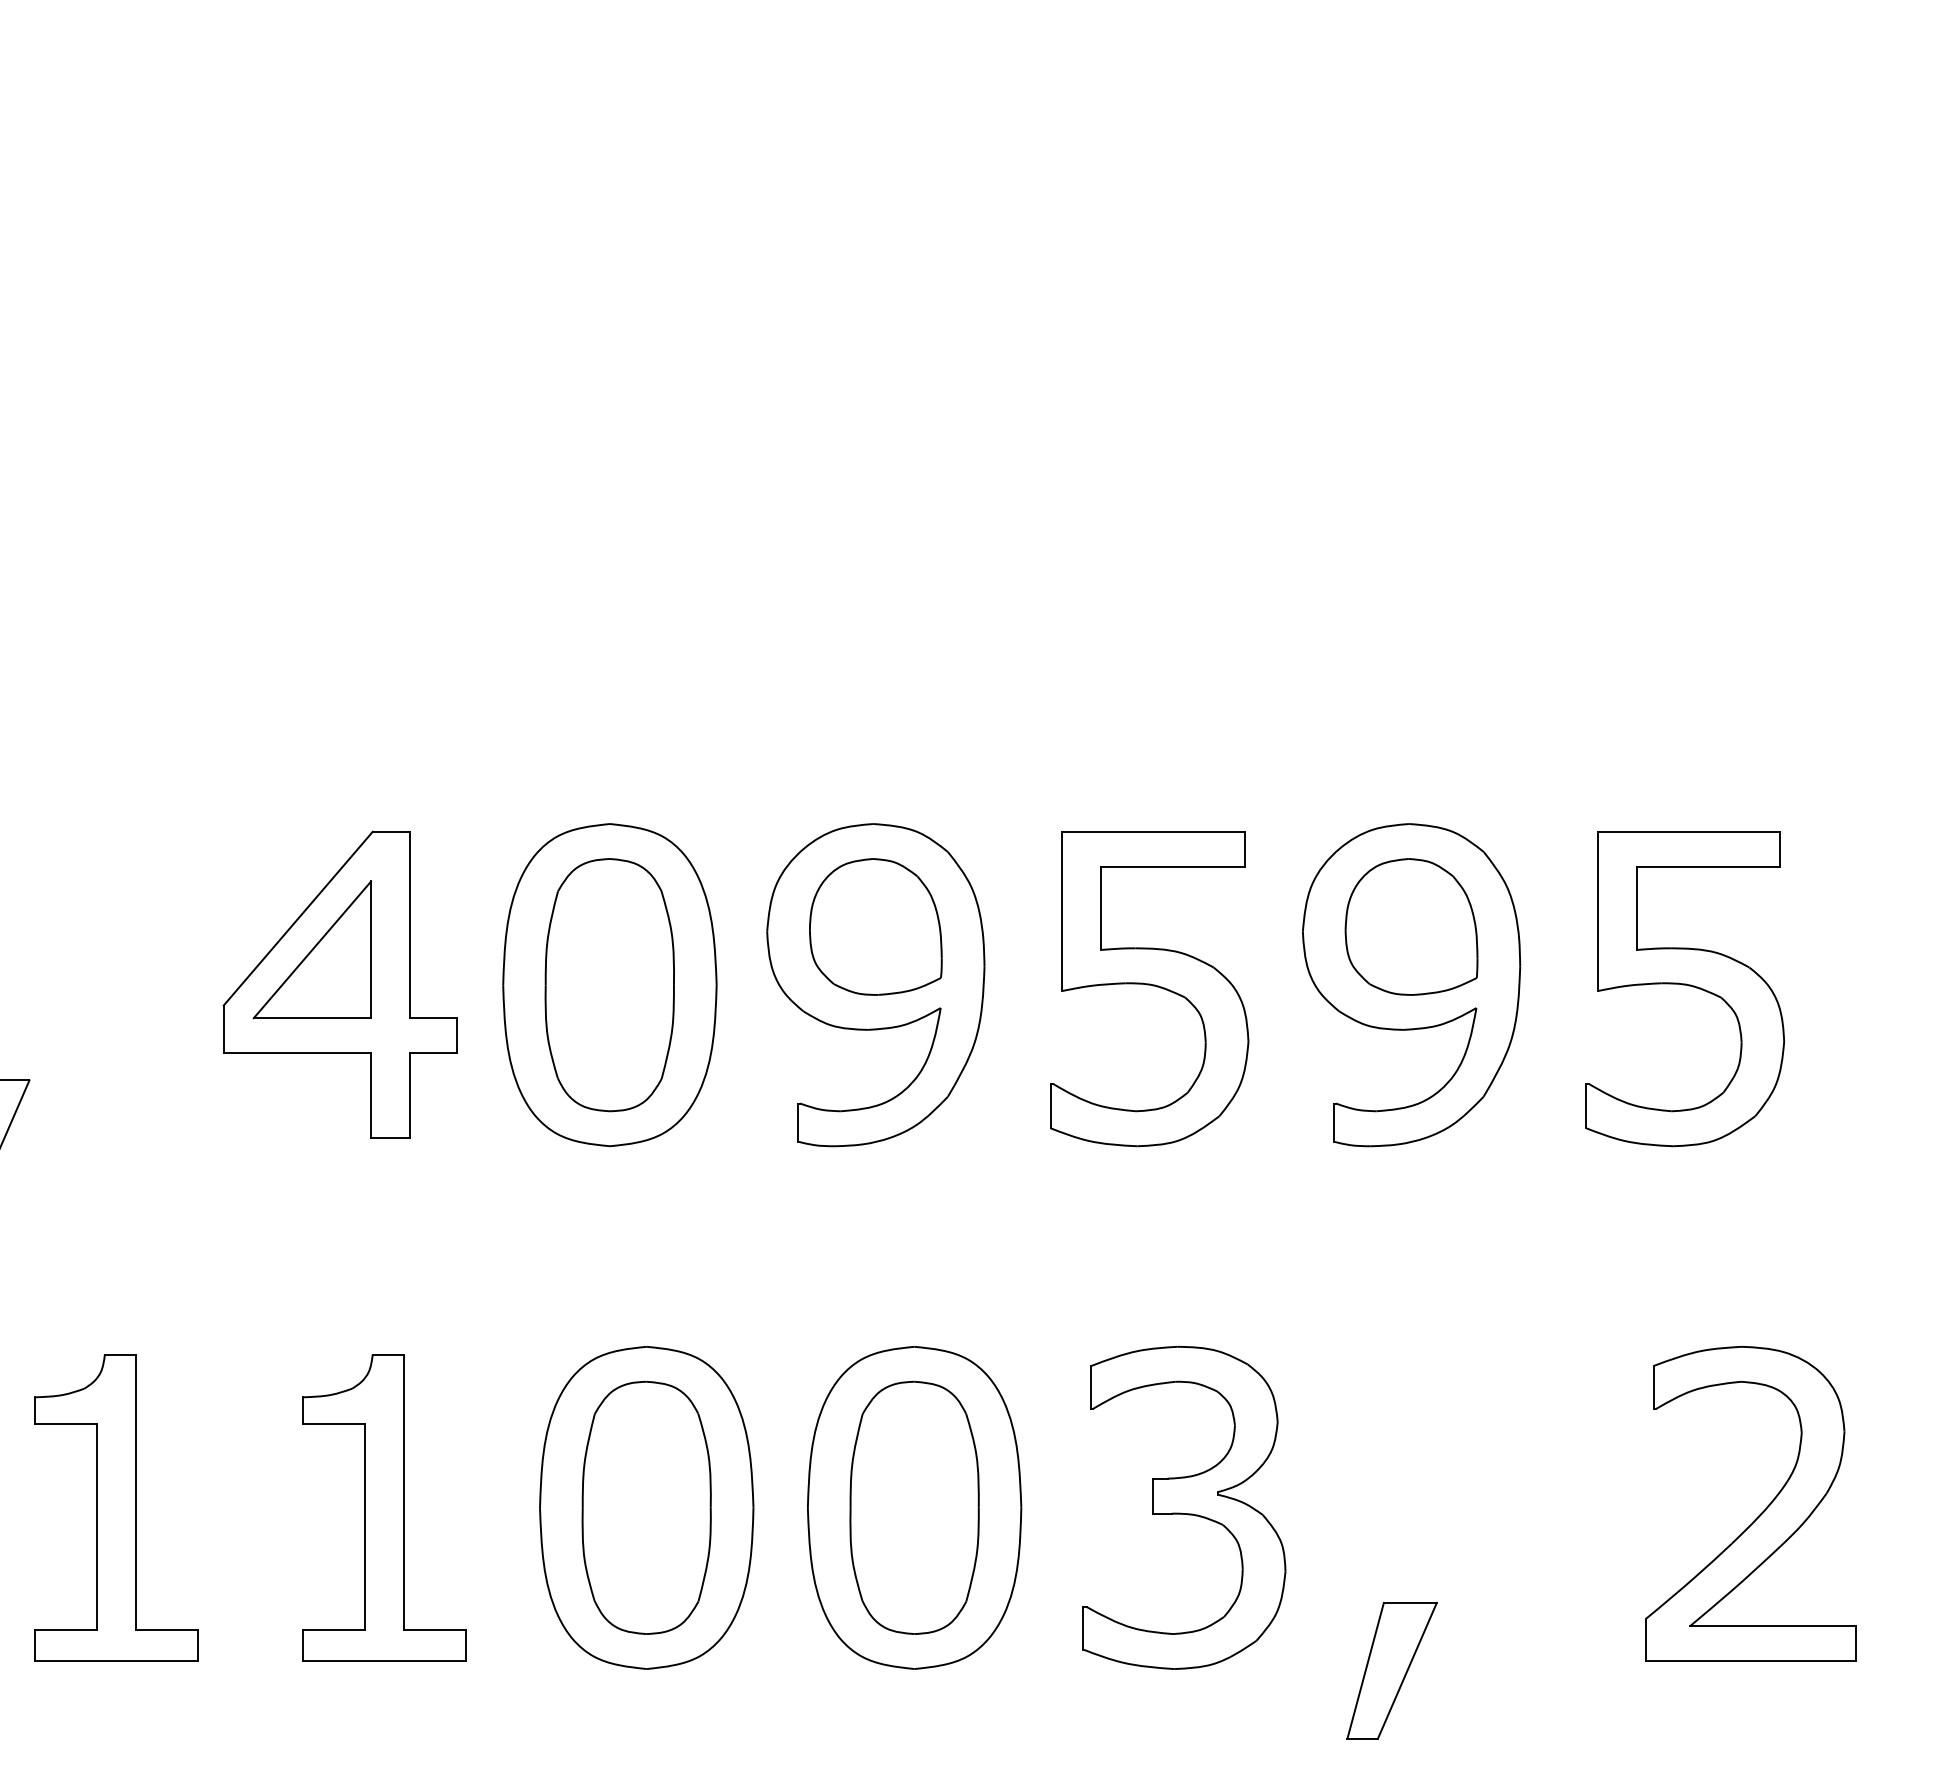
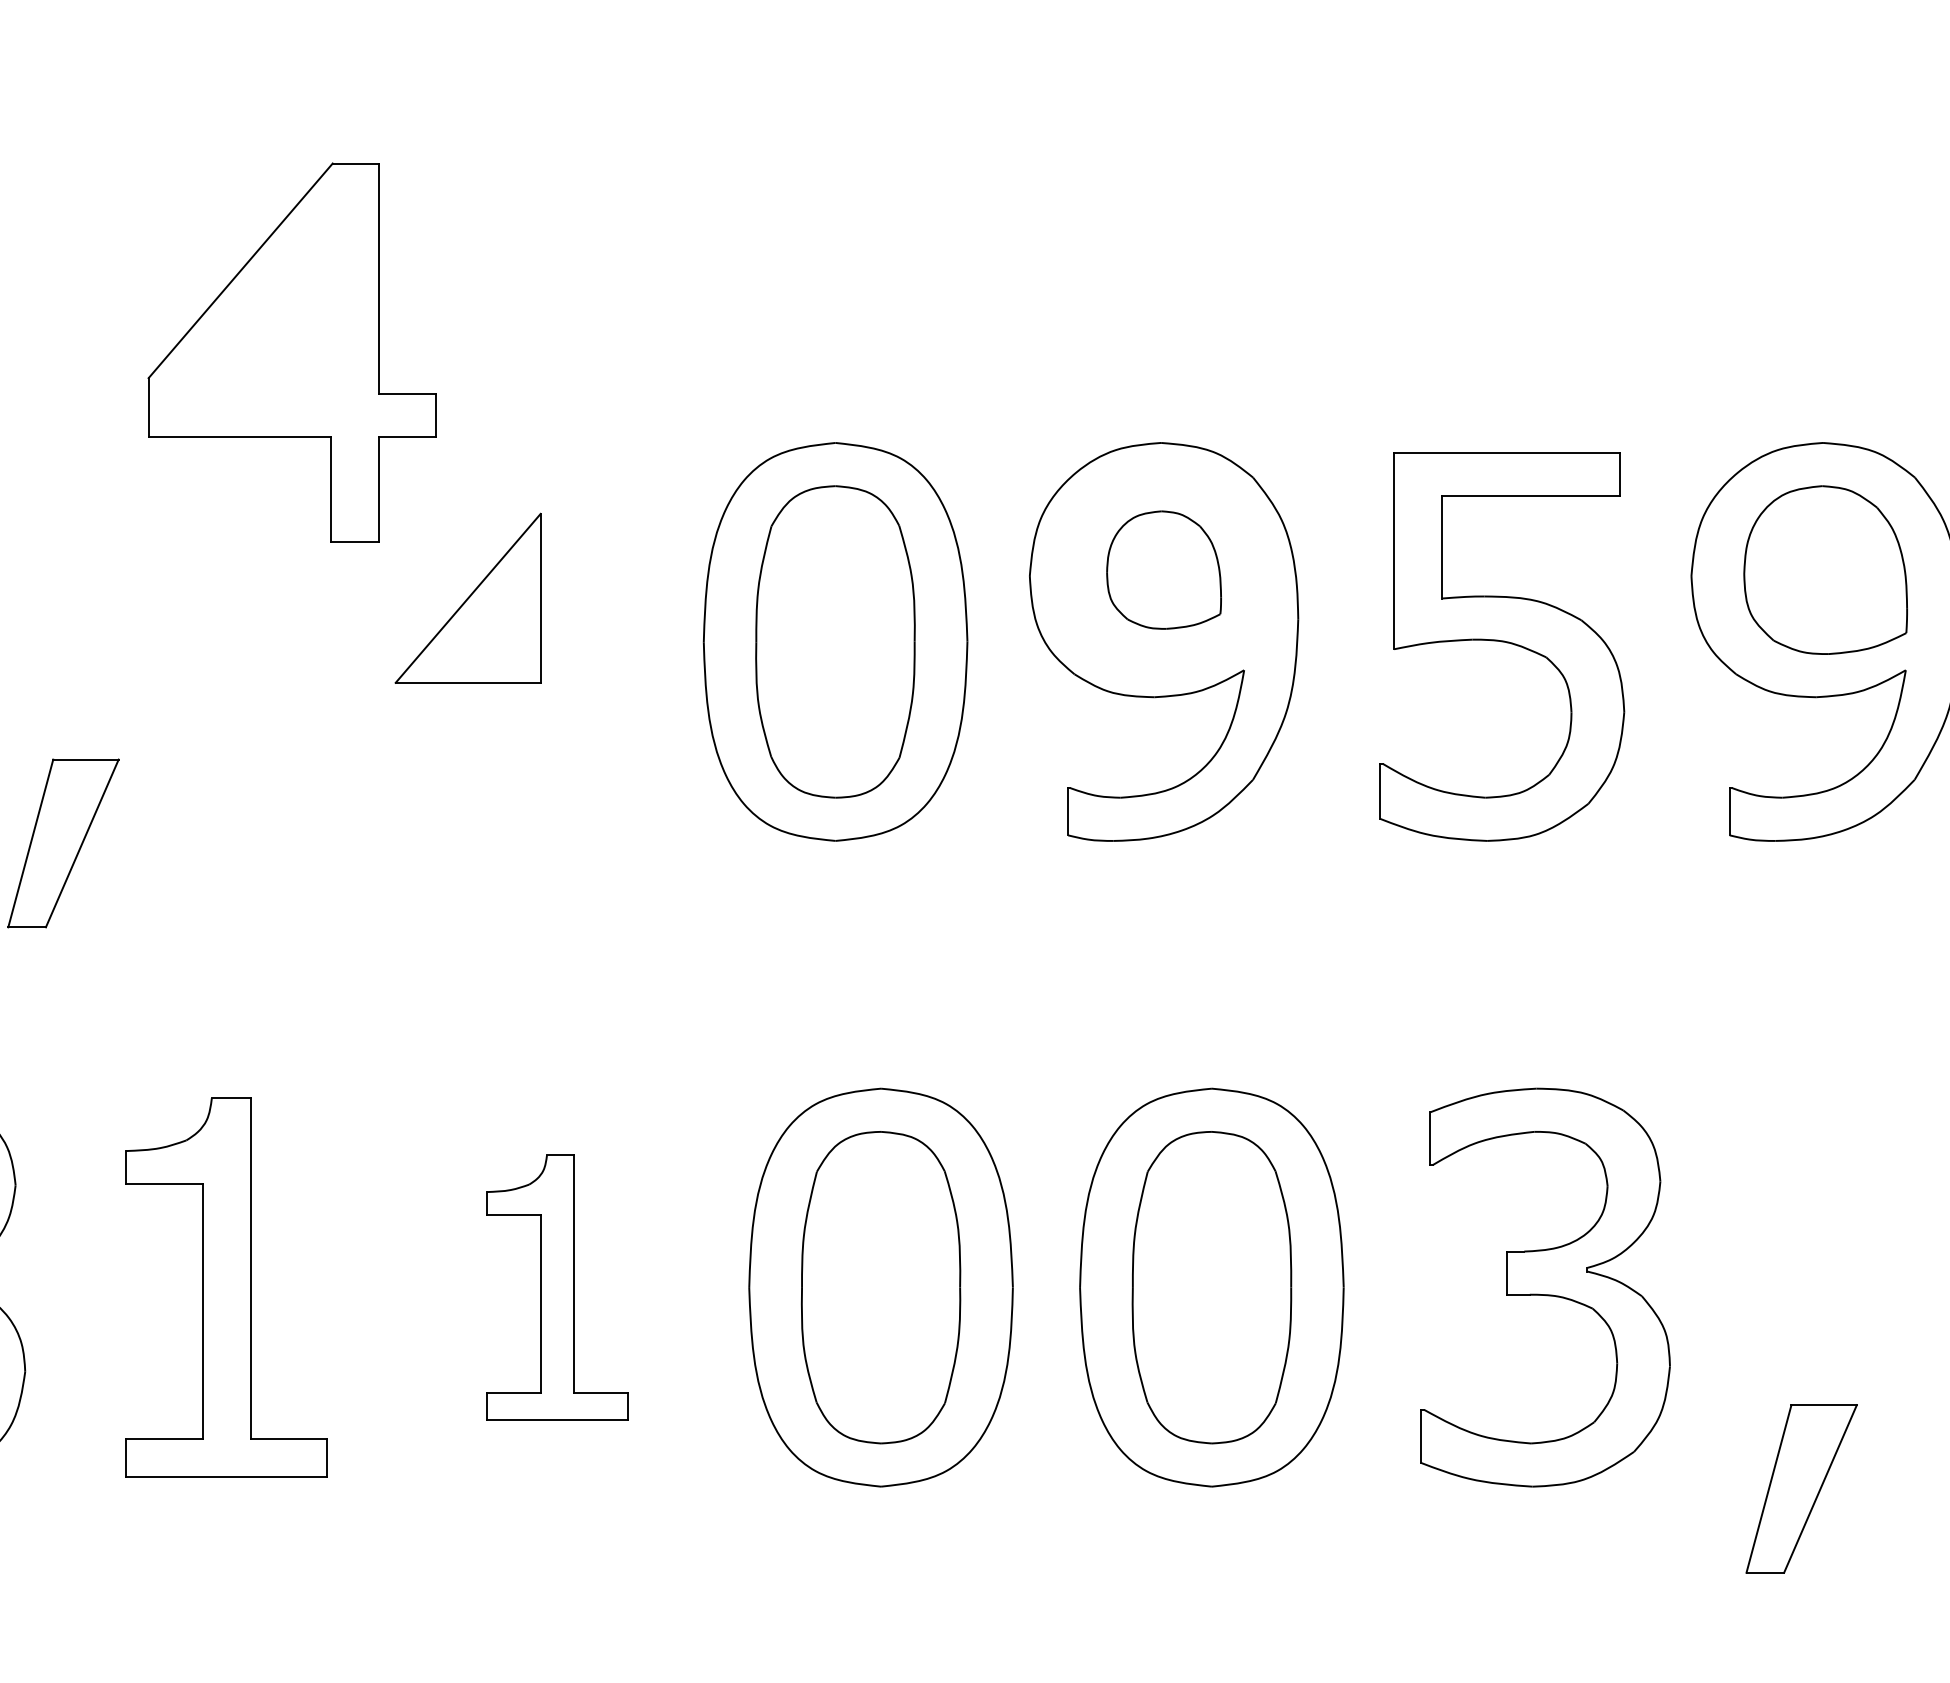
part: (875, 926) -> (1163, 569), size x0.7
part: (339, 984) -> (291, 352), moved
part: (384, 1507) -> (557, 1287), size x0.7

